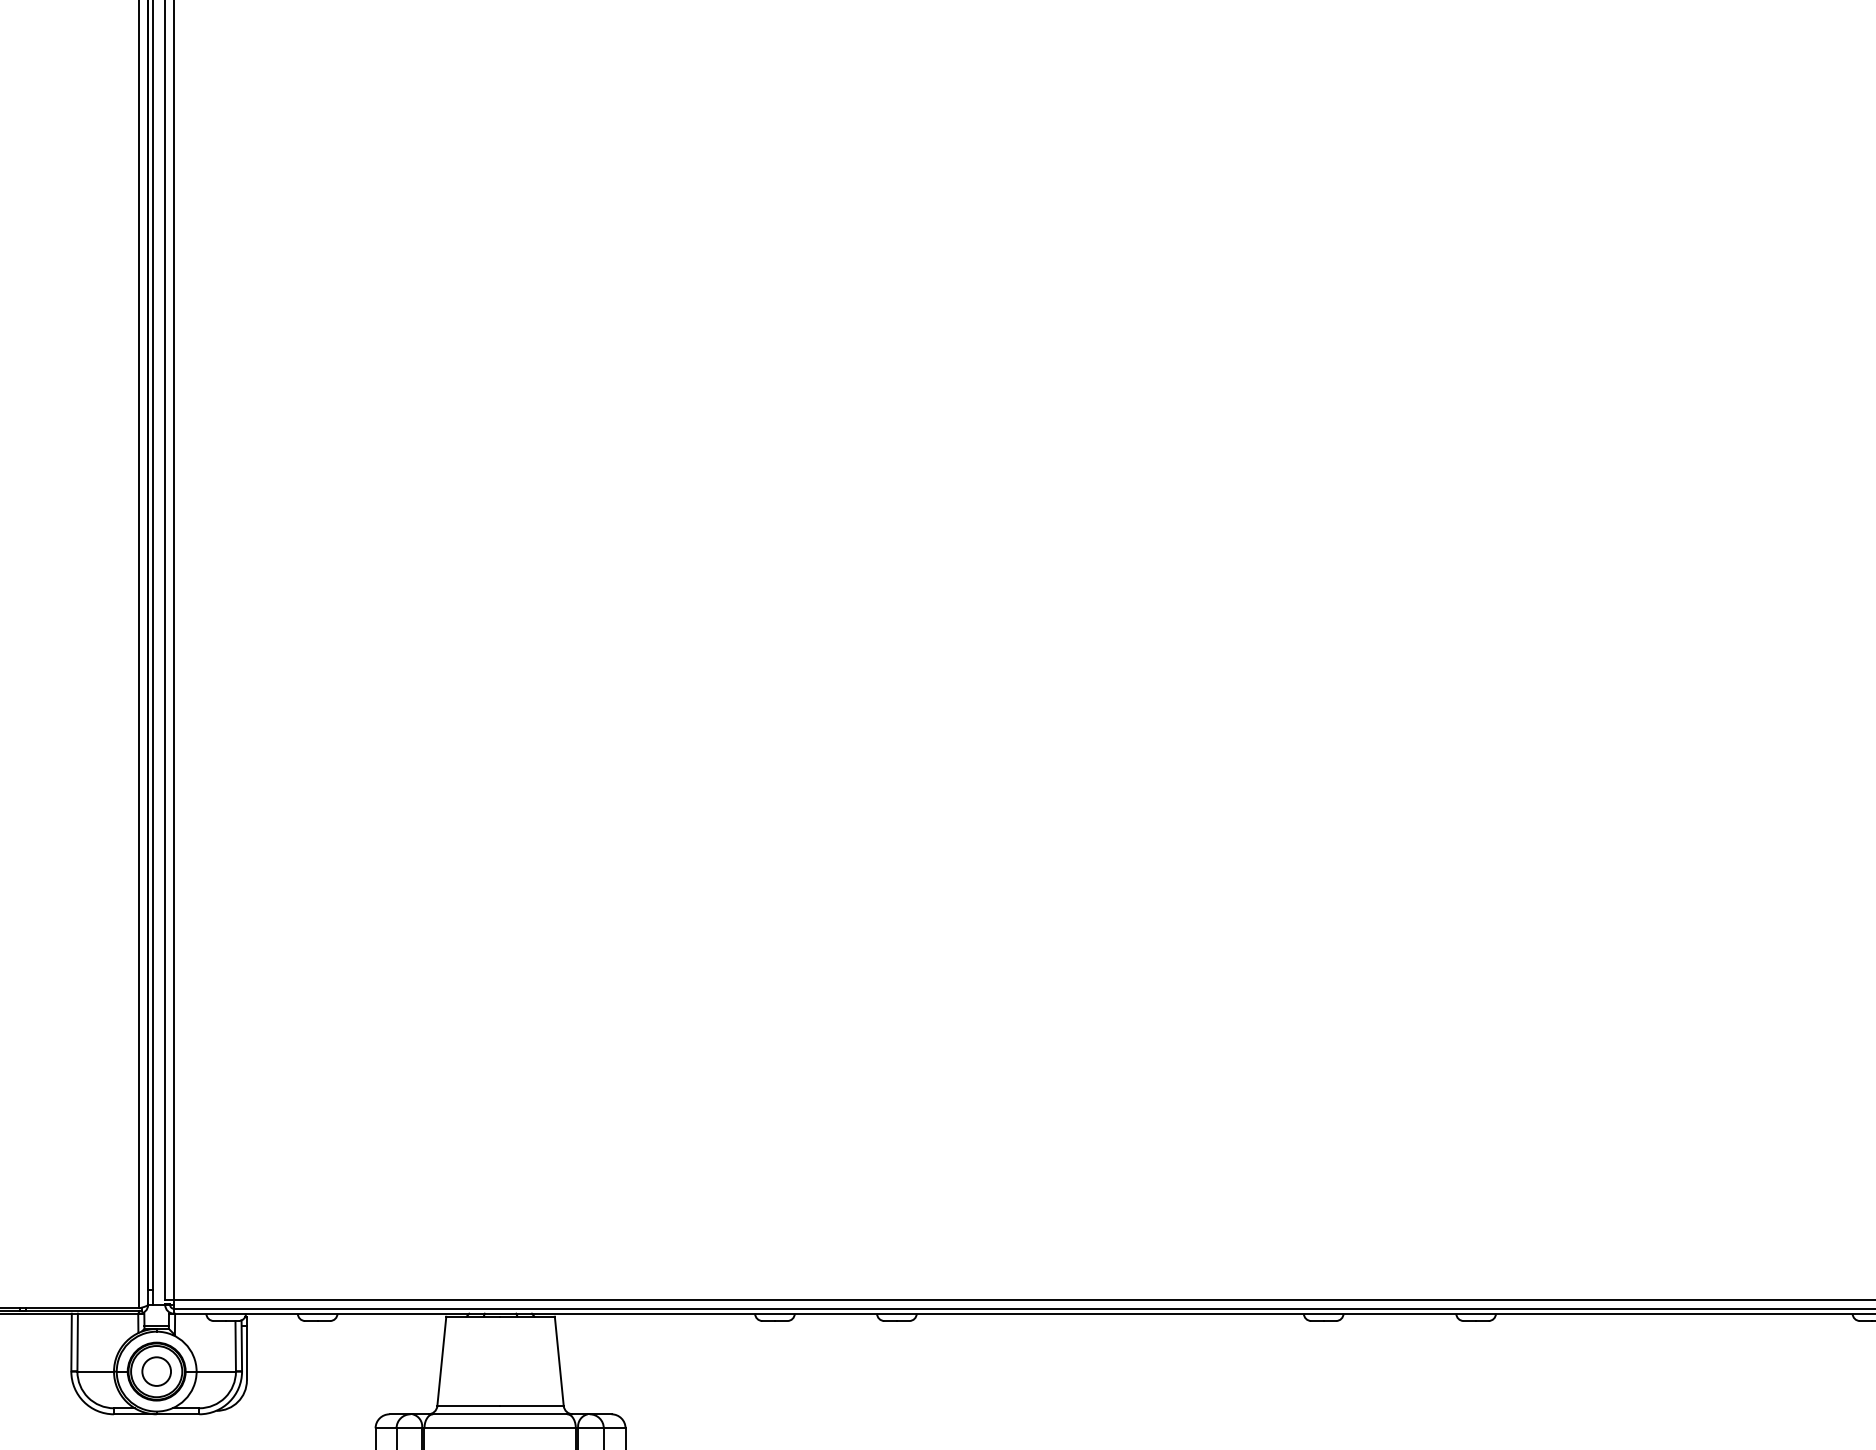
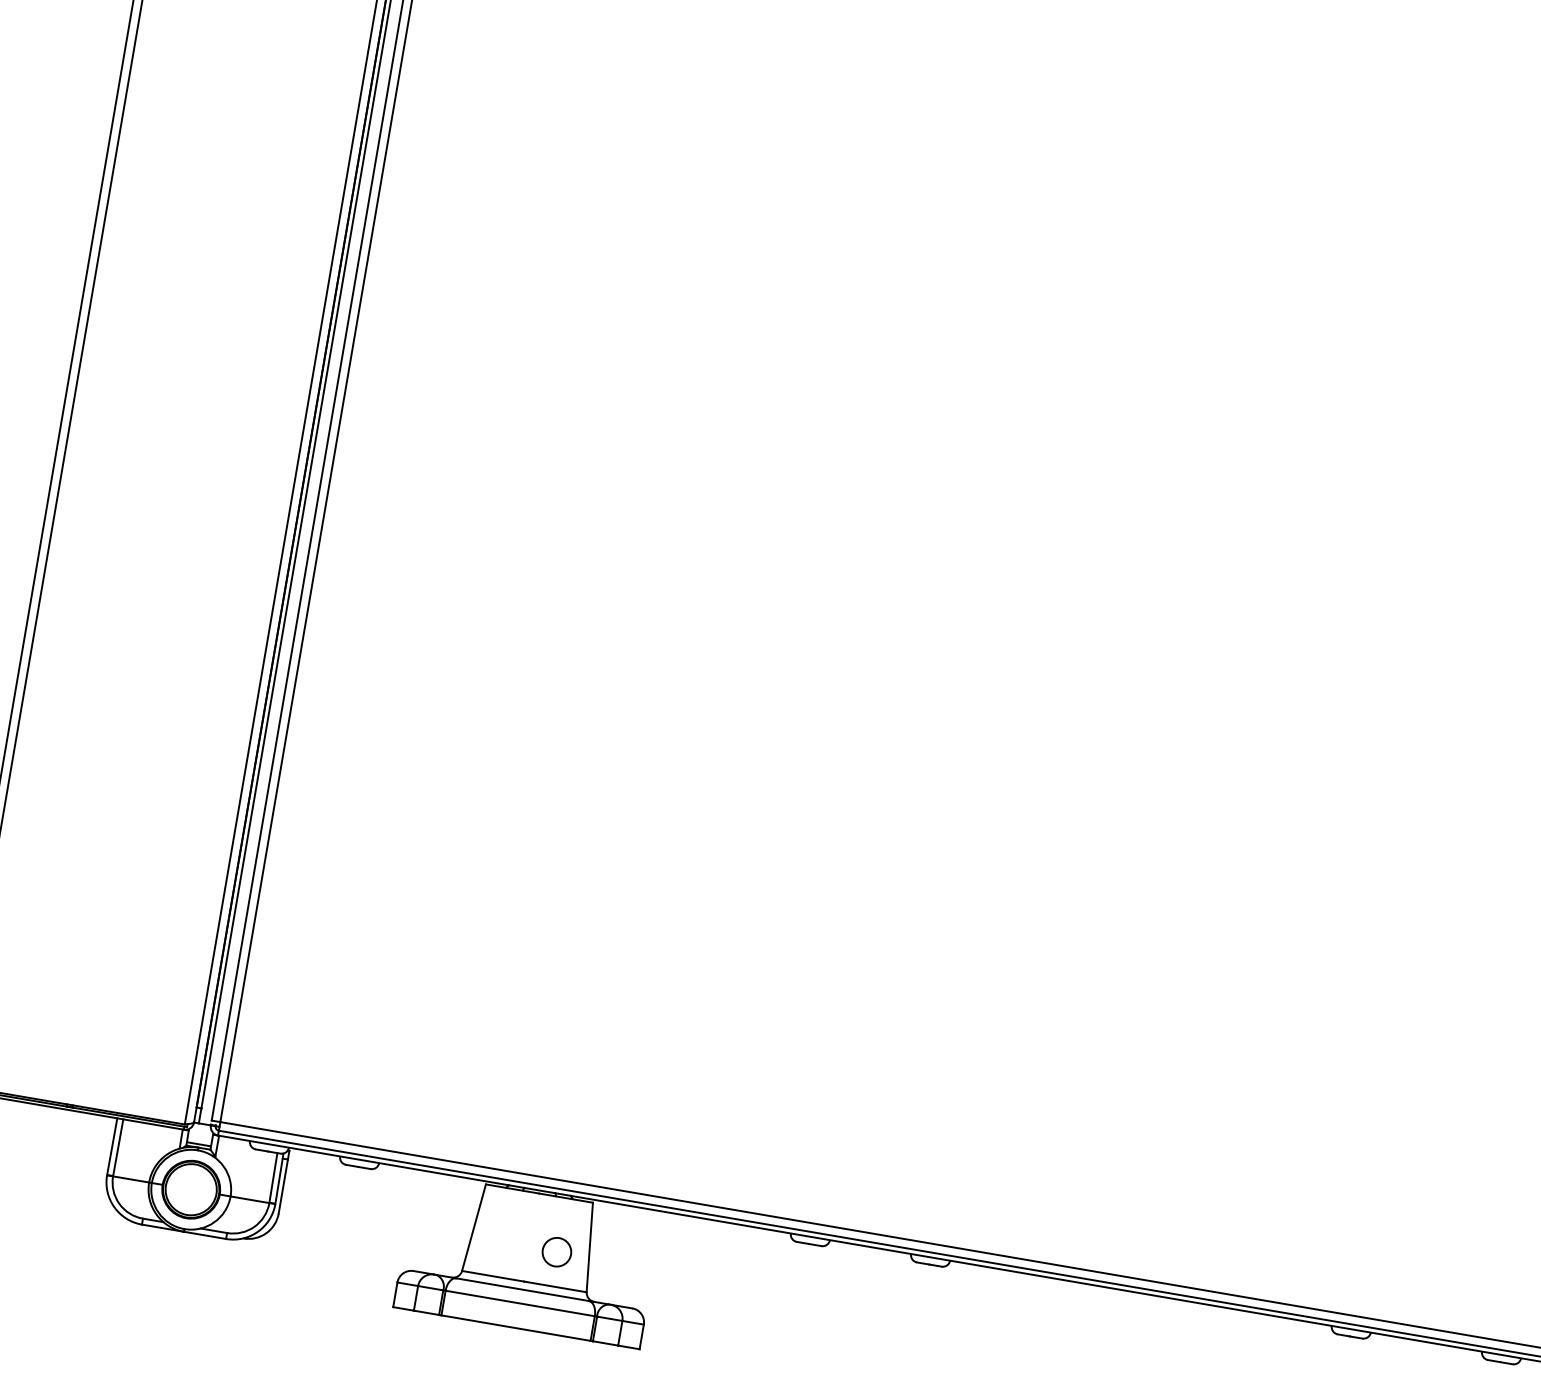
circle: (156, 1371) -> (556, 1252), moved

